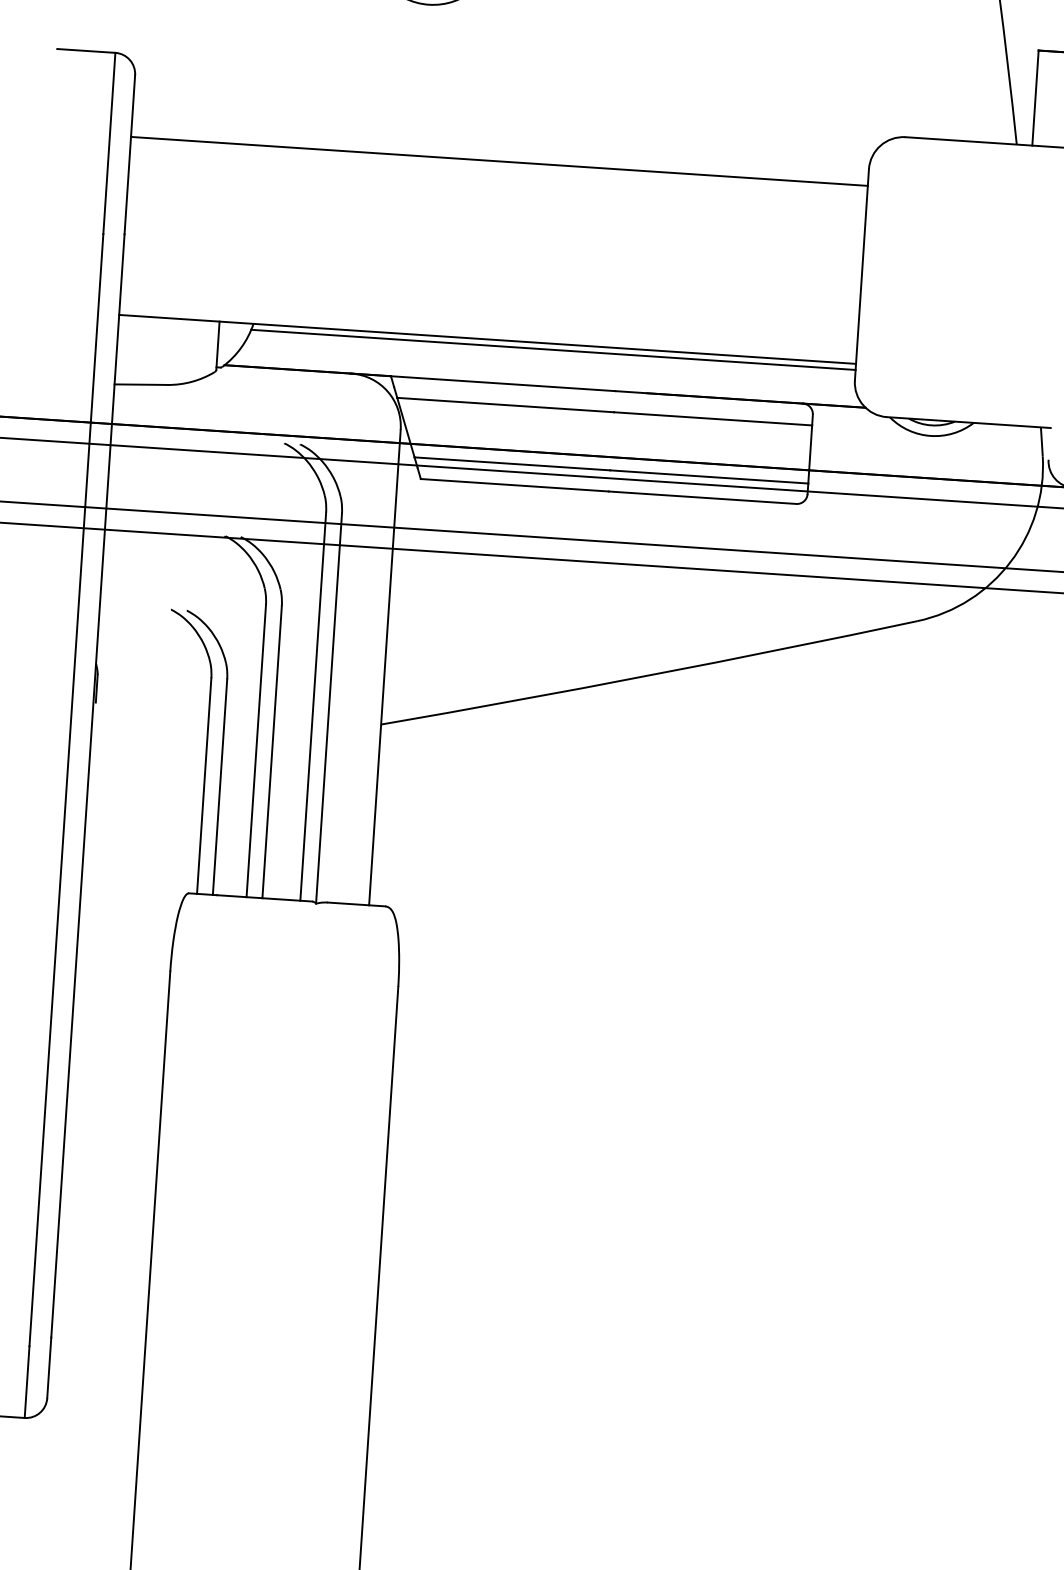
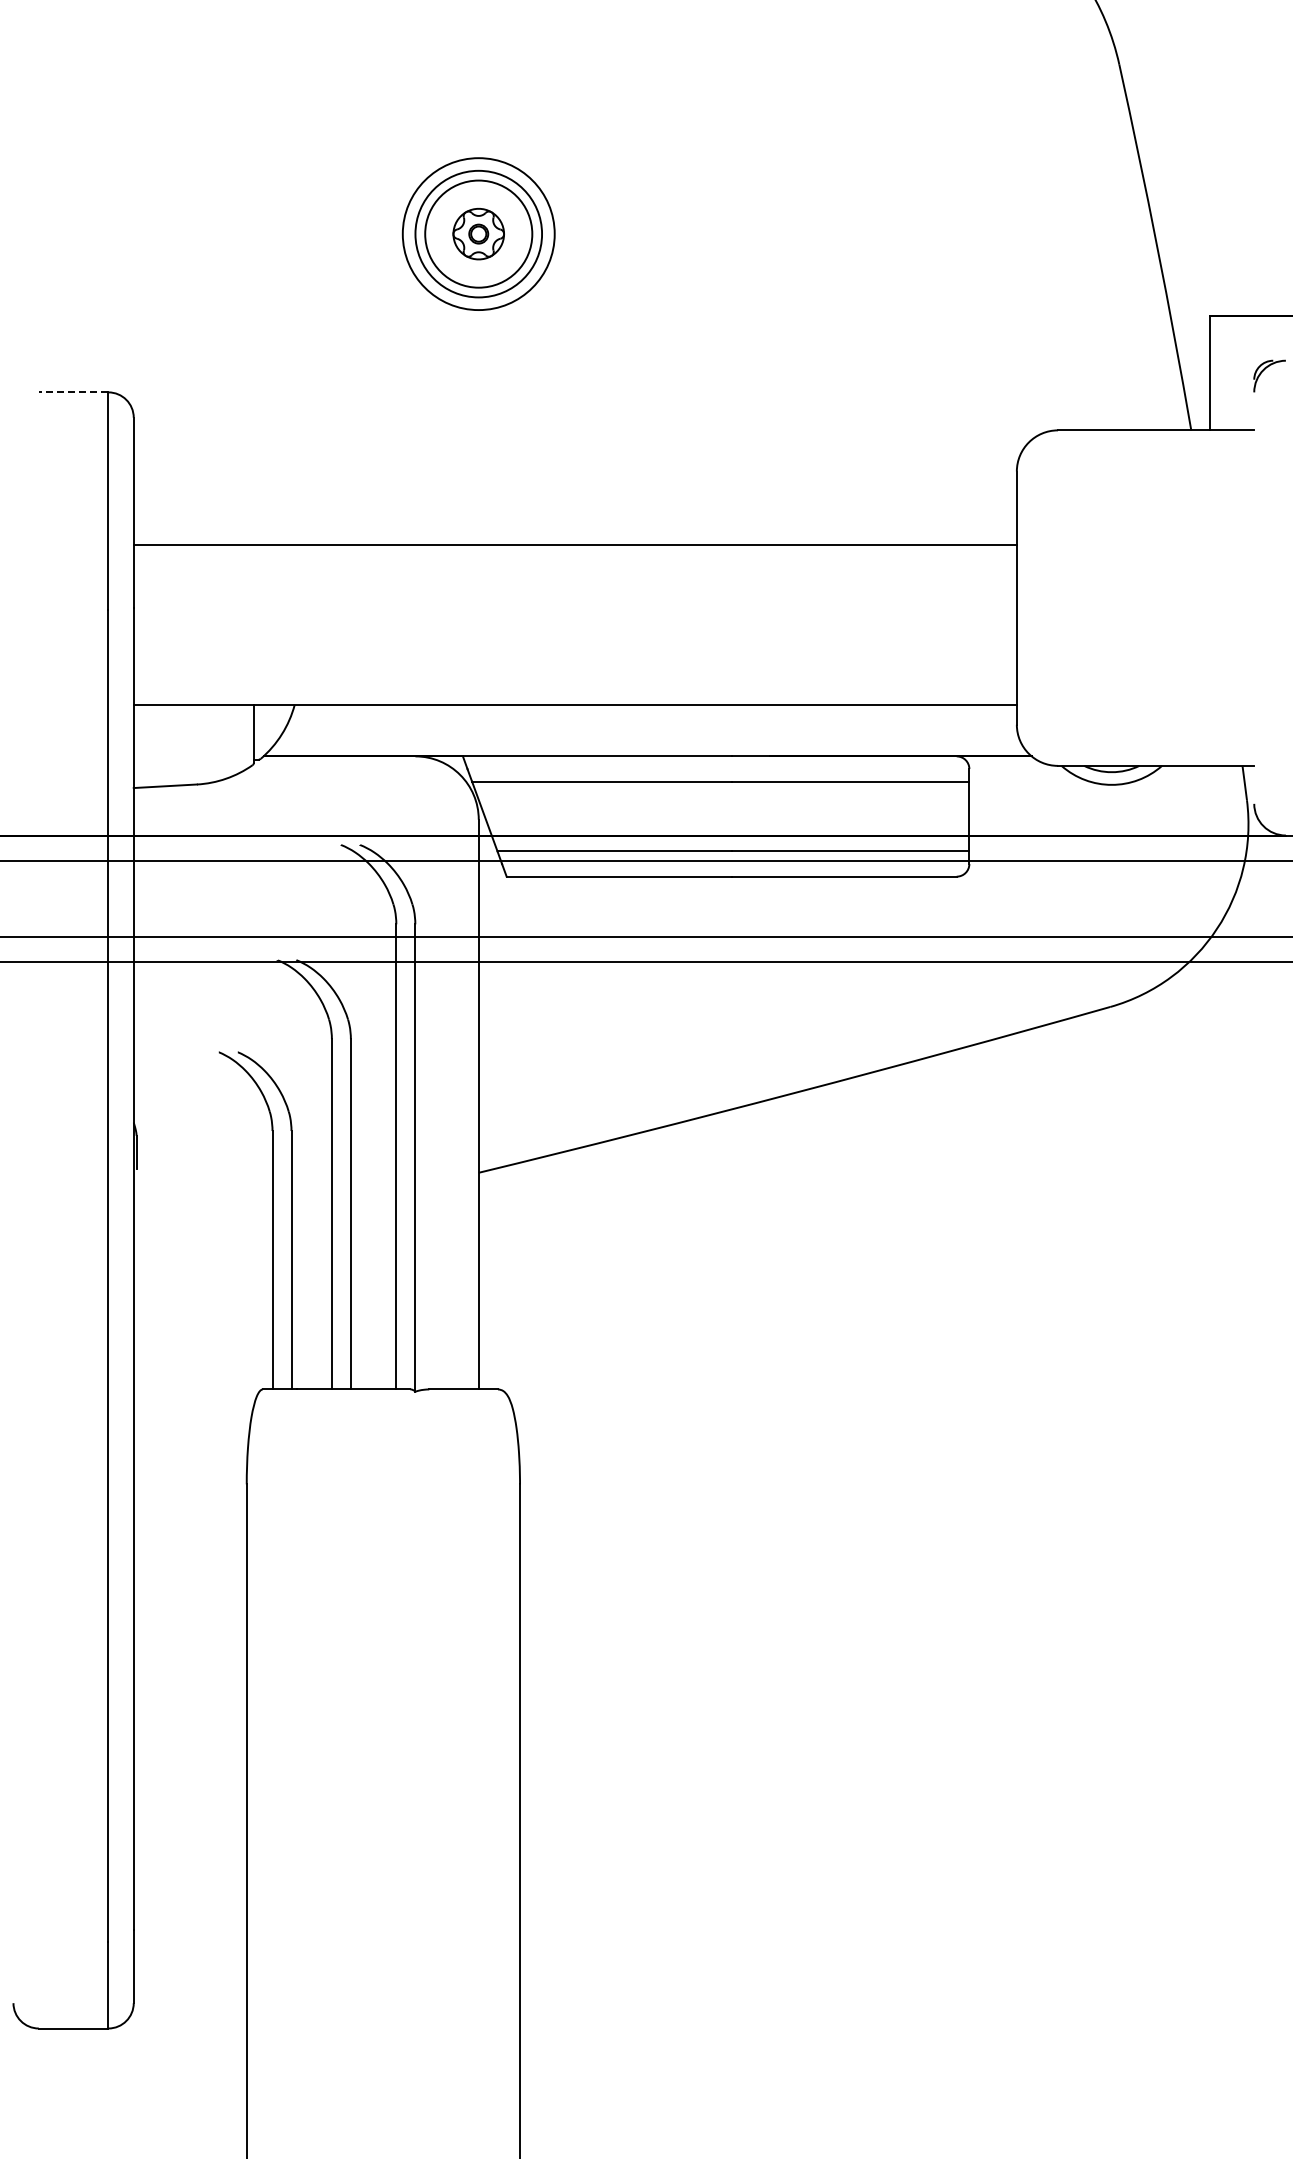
line: (86, 51) -> (73, 392), solid -> dashed
line: (498, 161) -> (574, 545), moved
line: (553, 350) -> (654, 712), removed

